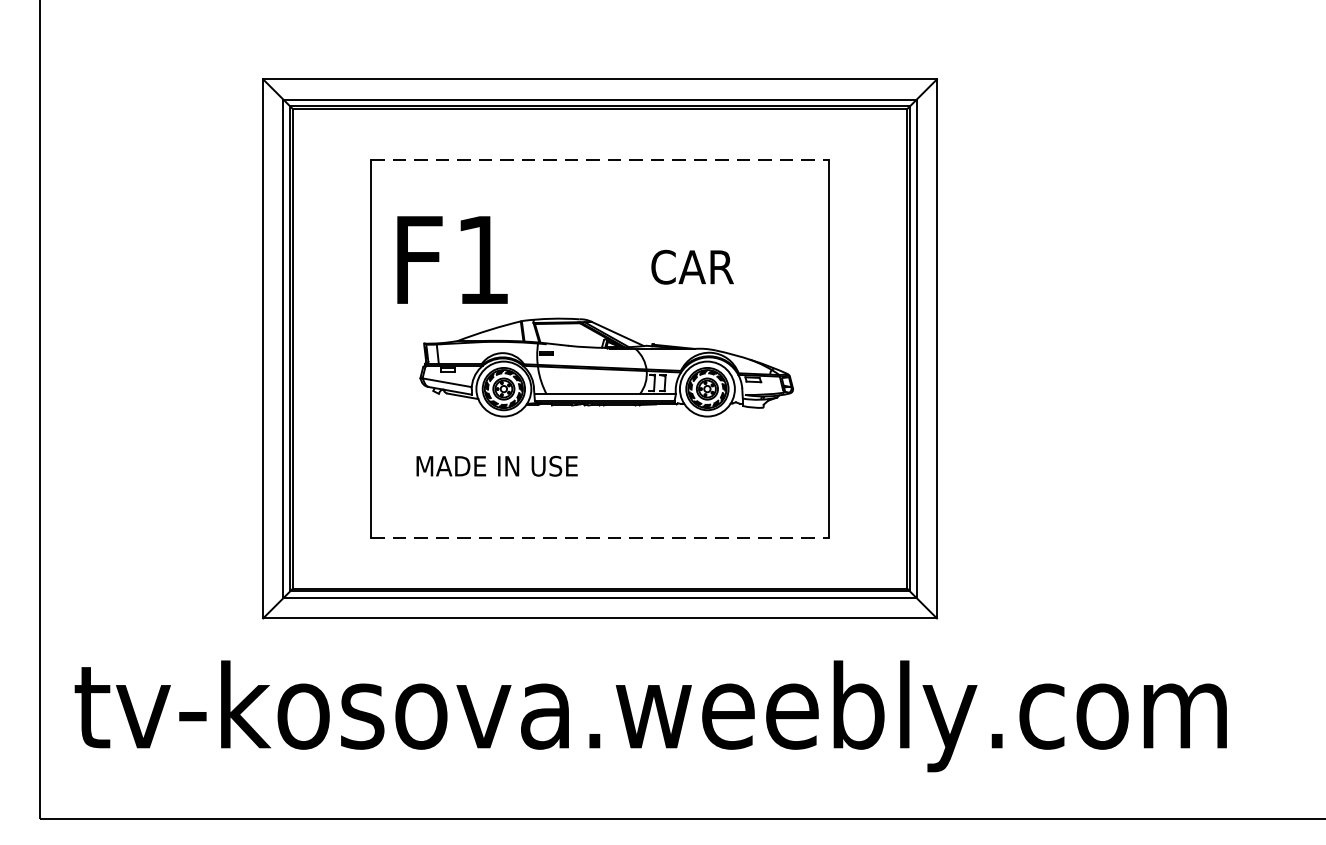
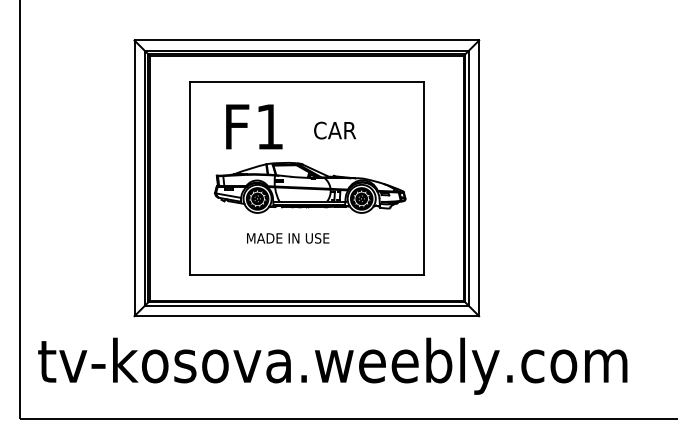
line: (601, 159) -> (307, 81), dashed -> solid
text: (452, 259) -> (254, 126), moved
text: (691, 267) -> (334, 130), moved
text: (497, 466) -> (288, 238), moved
line: (601, 536) -> (307, 274), dashed -> solid

